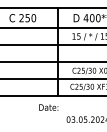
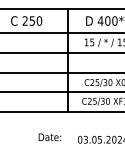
text: (48, 107) -> (49, 137), moved

